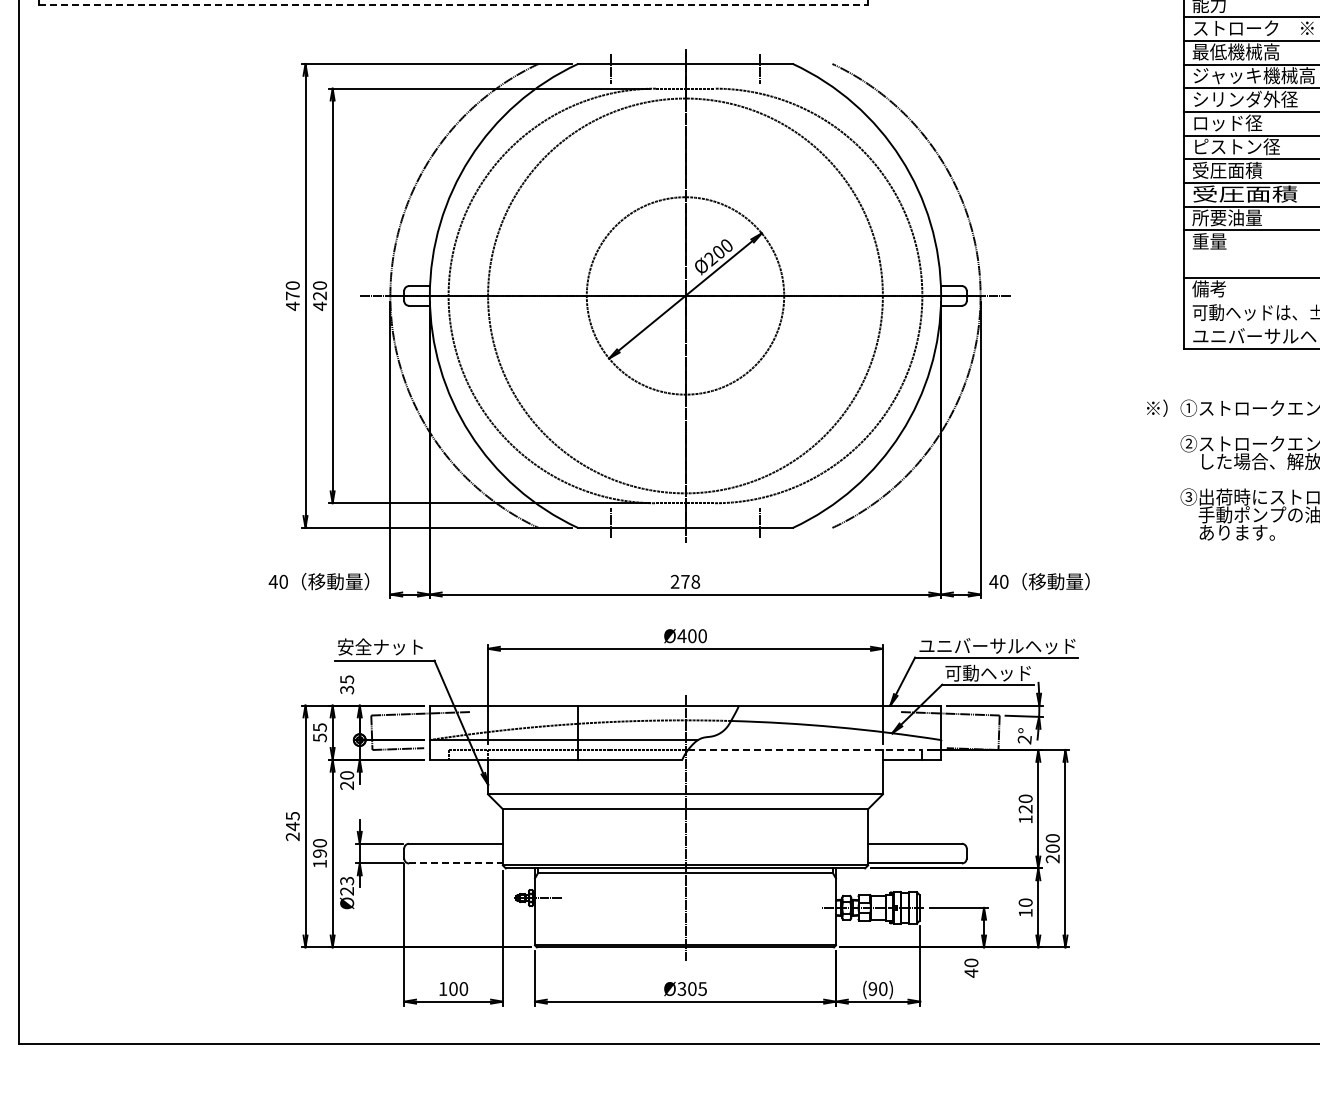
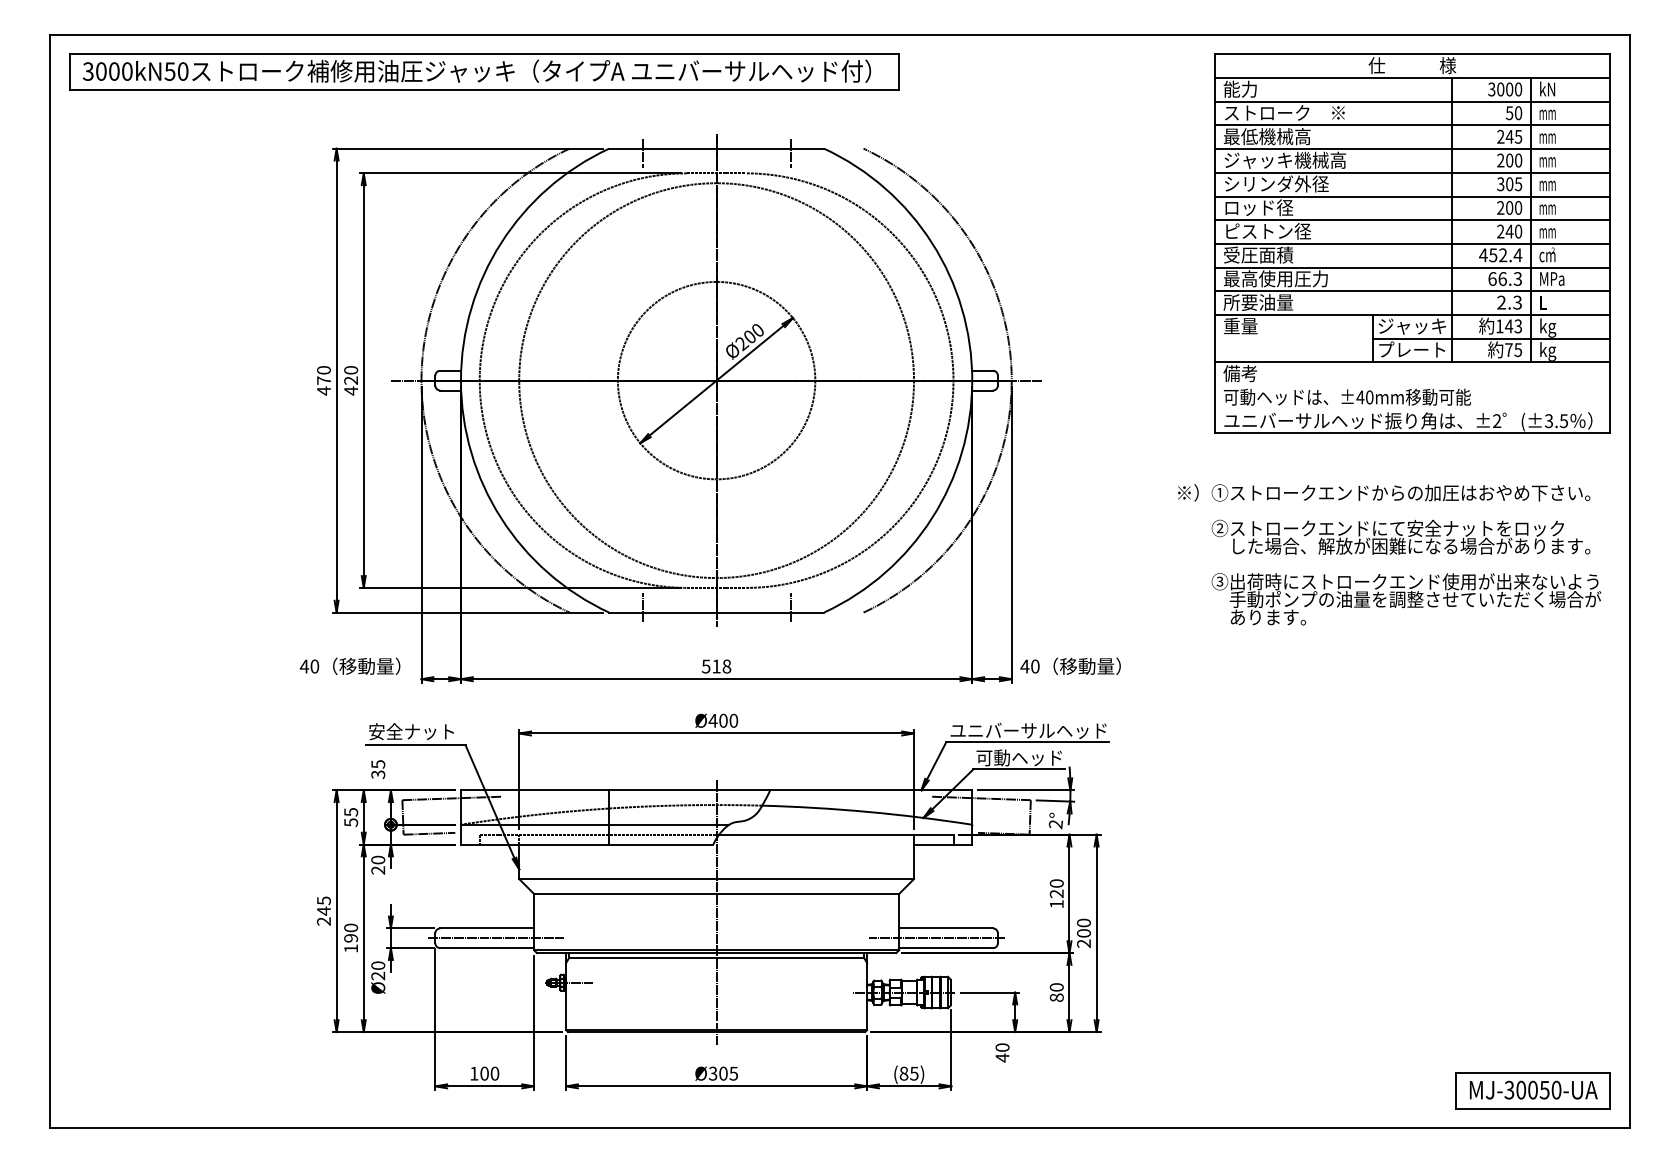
line: (453, 4) -> (484, 89), dashed -> solid
text: (1244, 193) -> (1275, 278), 受圧面積 -> 最高使用圧力
text: (679, 581) -> (710, 666), 278 -> 518
line: (805, 749) -> (836, 834), dashed -> solid
line: (465, 853) -> (496, 938), added
line: (905, 853) -> (936, 938), added
line: (456, 863) -> (487, 948), dashed -> solid
text: (347, 880) -> (378, 965), Ø23 -> Ø20
text: (1025, 912) -> (1056, 997), 10 -> 80
text: (877, 988) -> (908, 1073), (90) -> (85)

